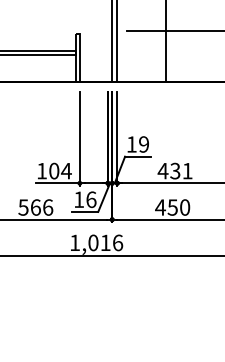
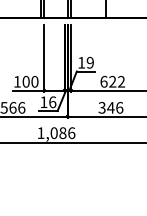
text: (66, 170) -> (34, 81), 104 -> 100
text: (174, 170) -> (112, 81), 431 -> 622
text: (172, 207) -> (110, 107), 450 -> 346
text: (105, 242) -> (62, 132), 1,016 -> 1,086

